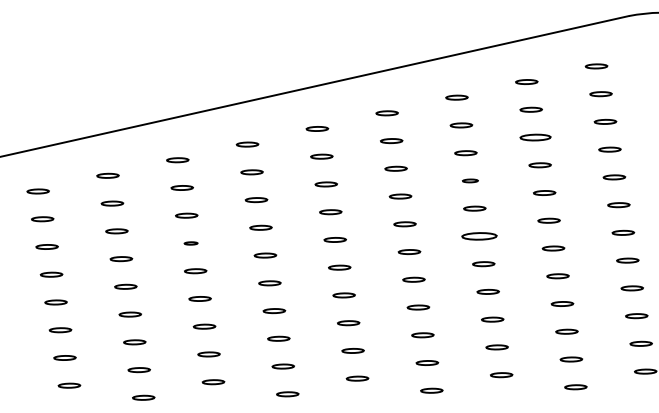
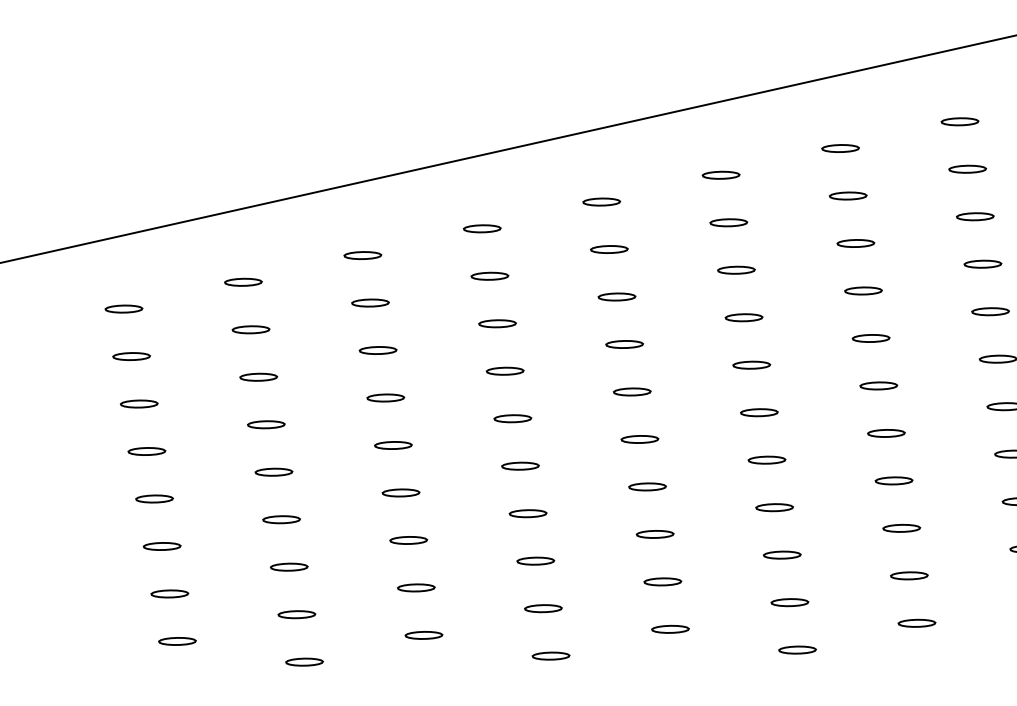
part: (535, 137) -> (974, 216), size x0.71
part: (470, 180) -> (863, 290), size x1.43
part: (478, 236) -> (877, 386), size x0.62
part: (190, 243) -> (384, 398), size x1.67

